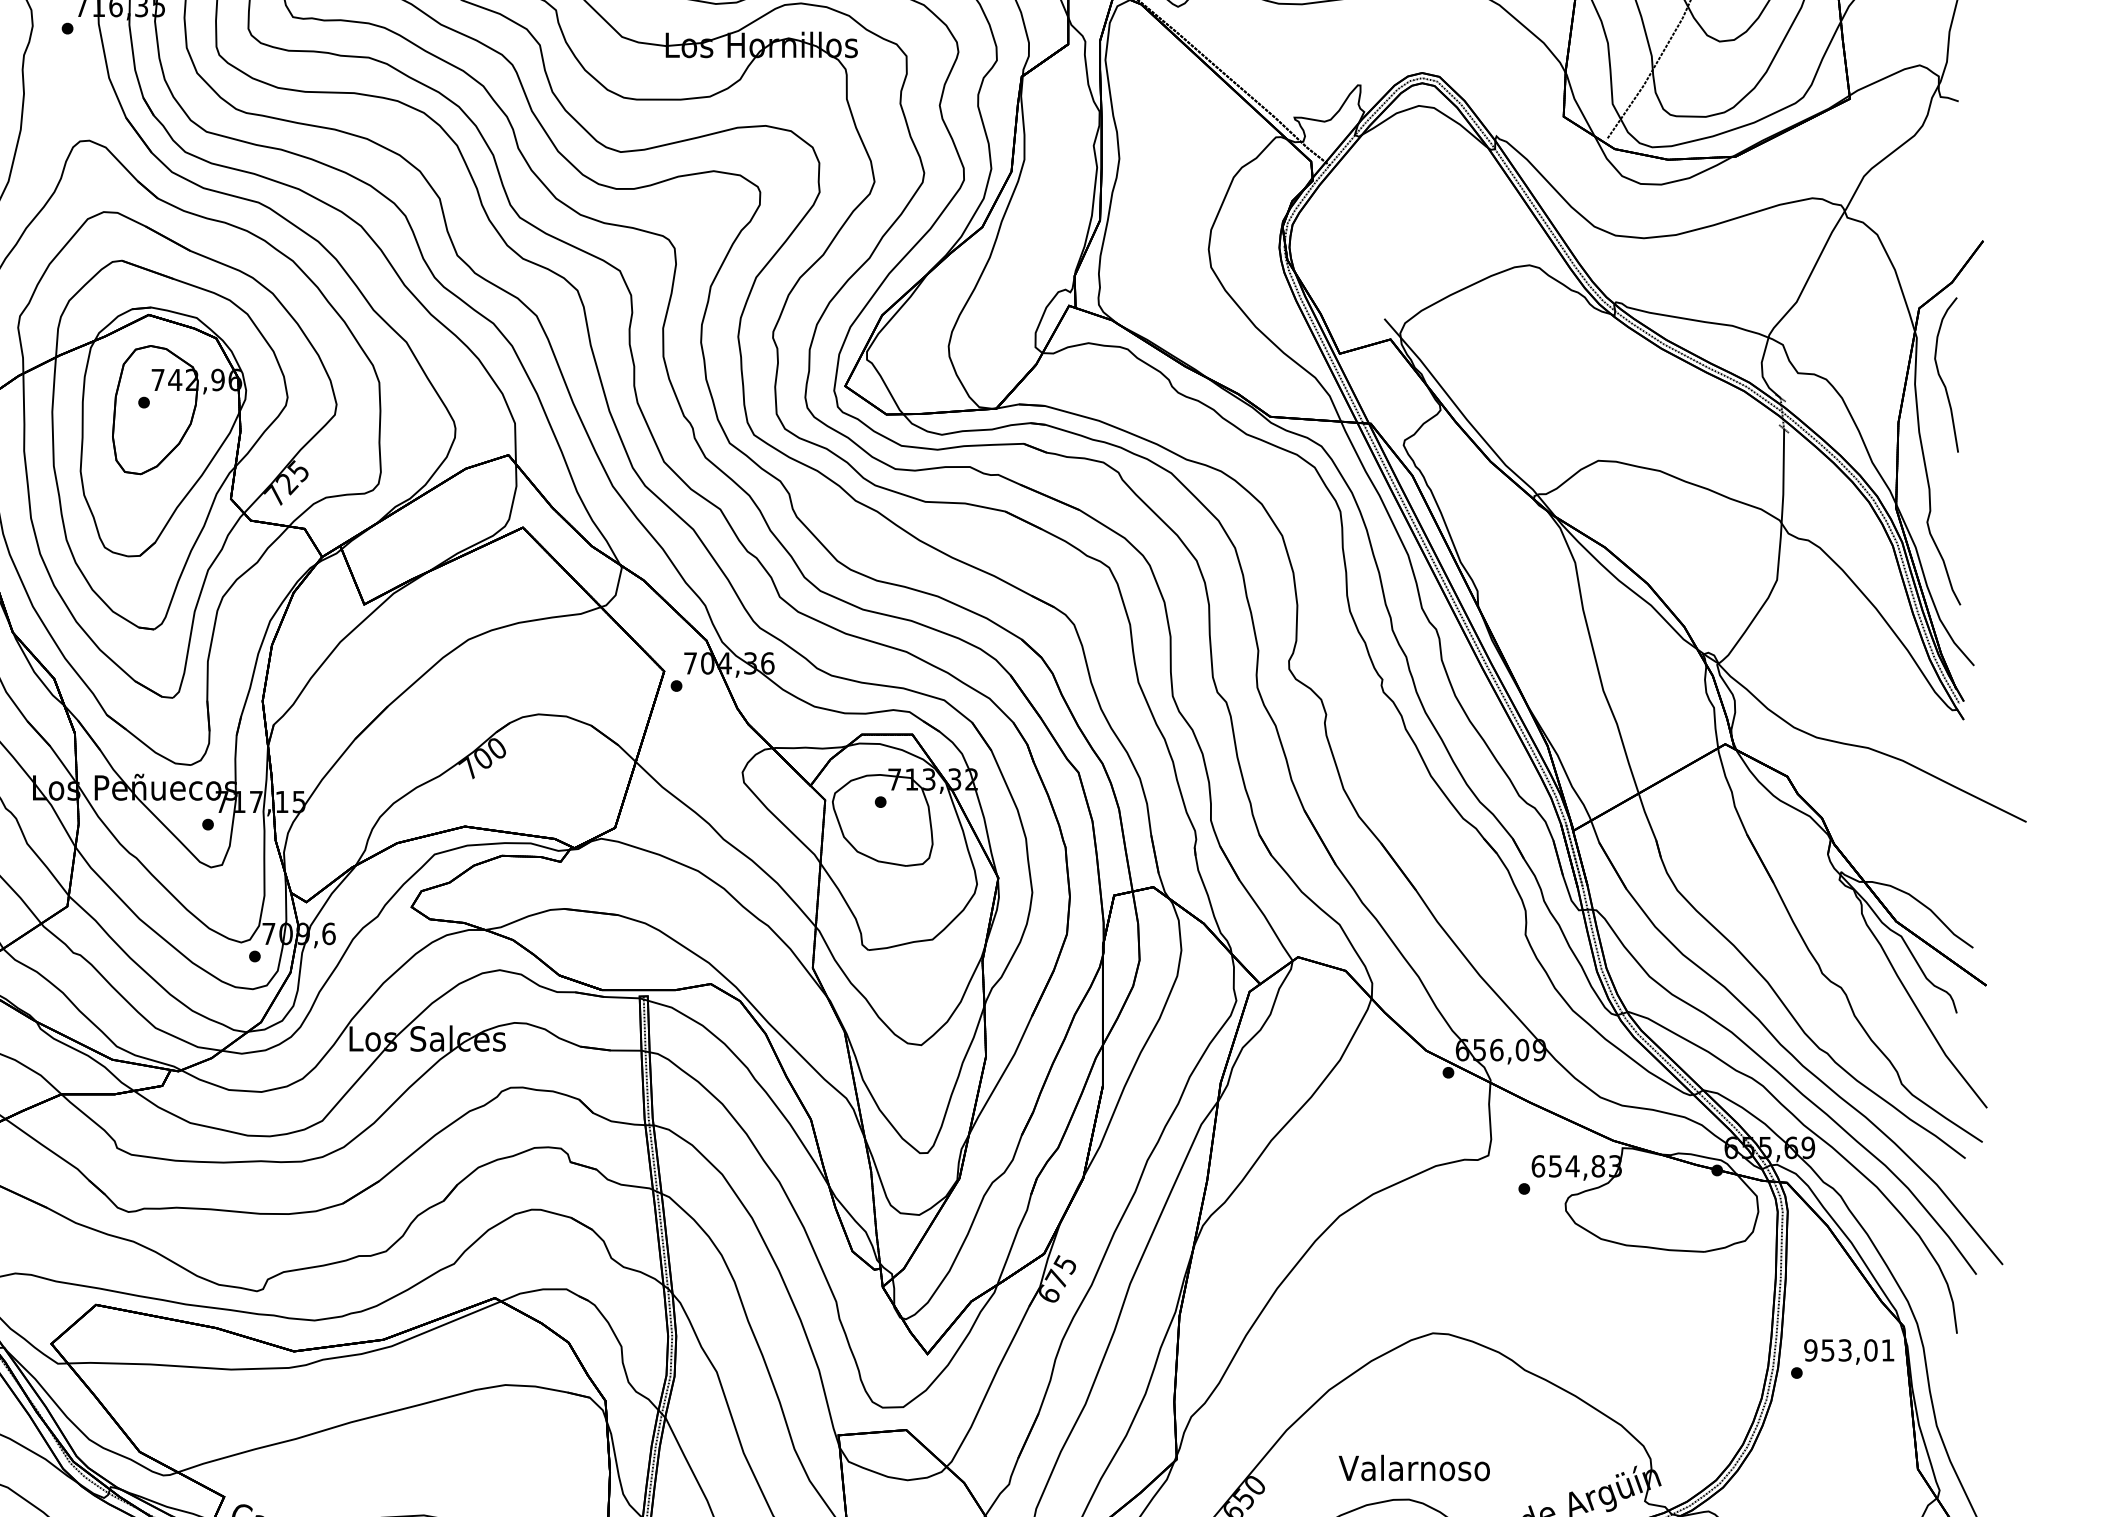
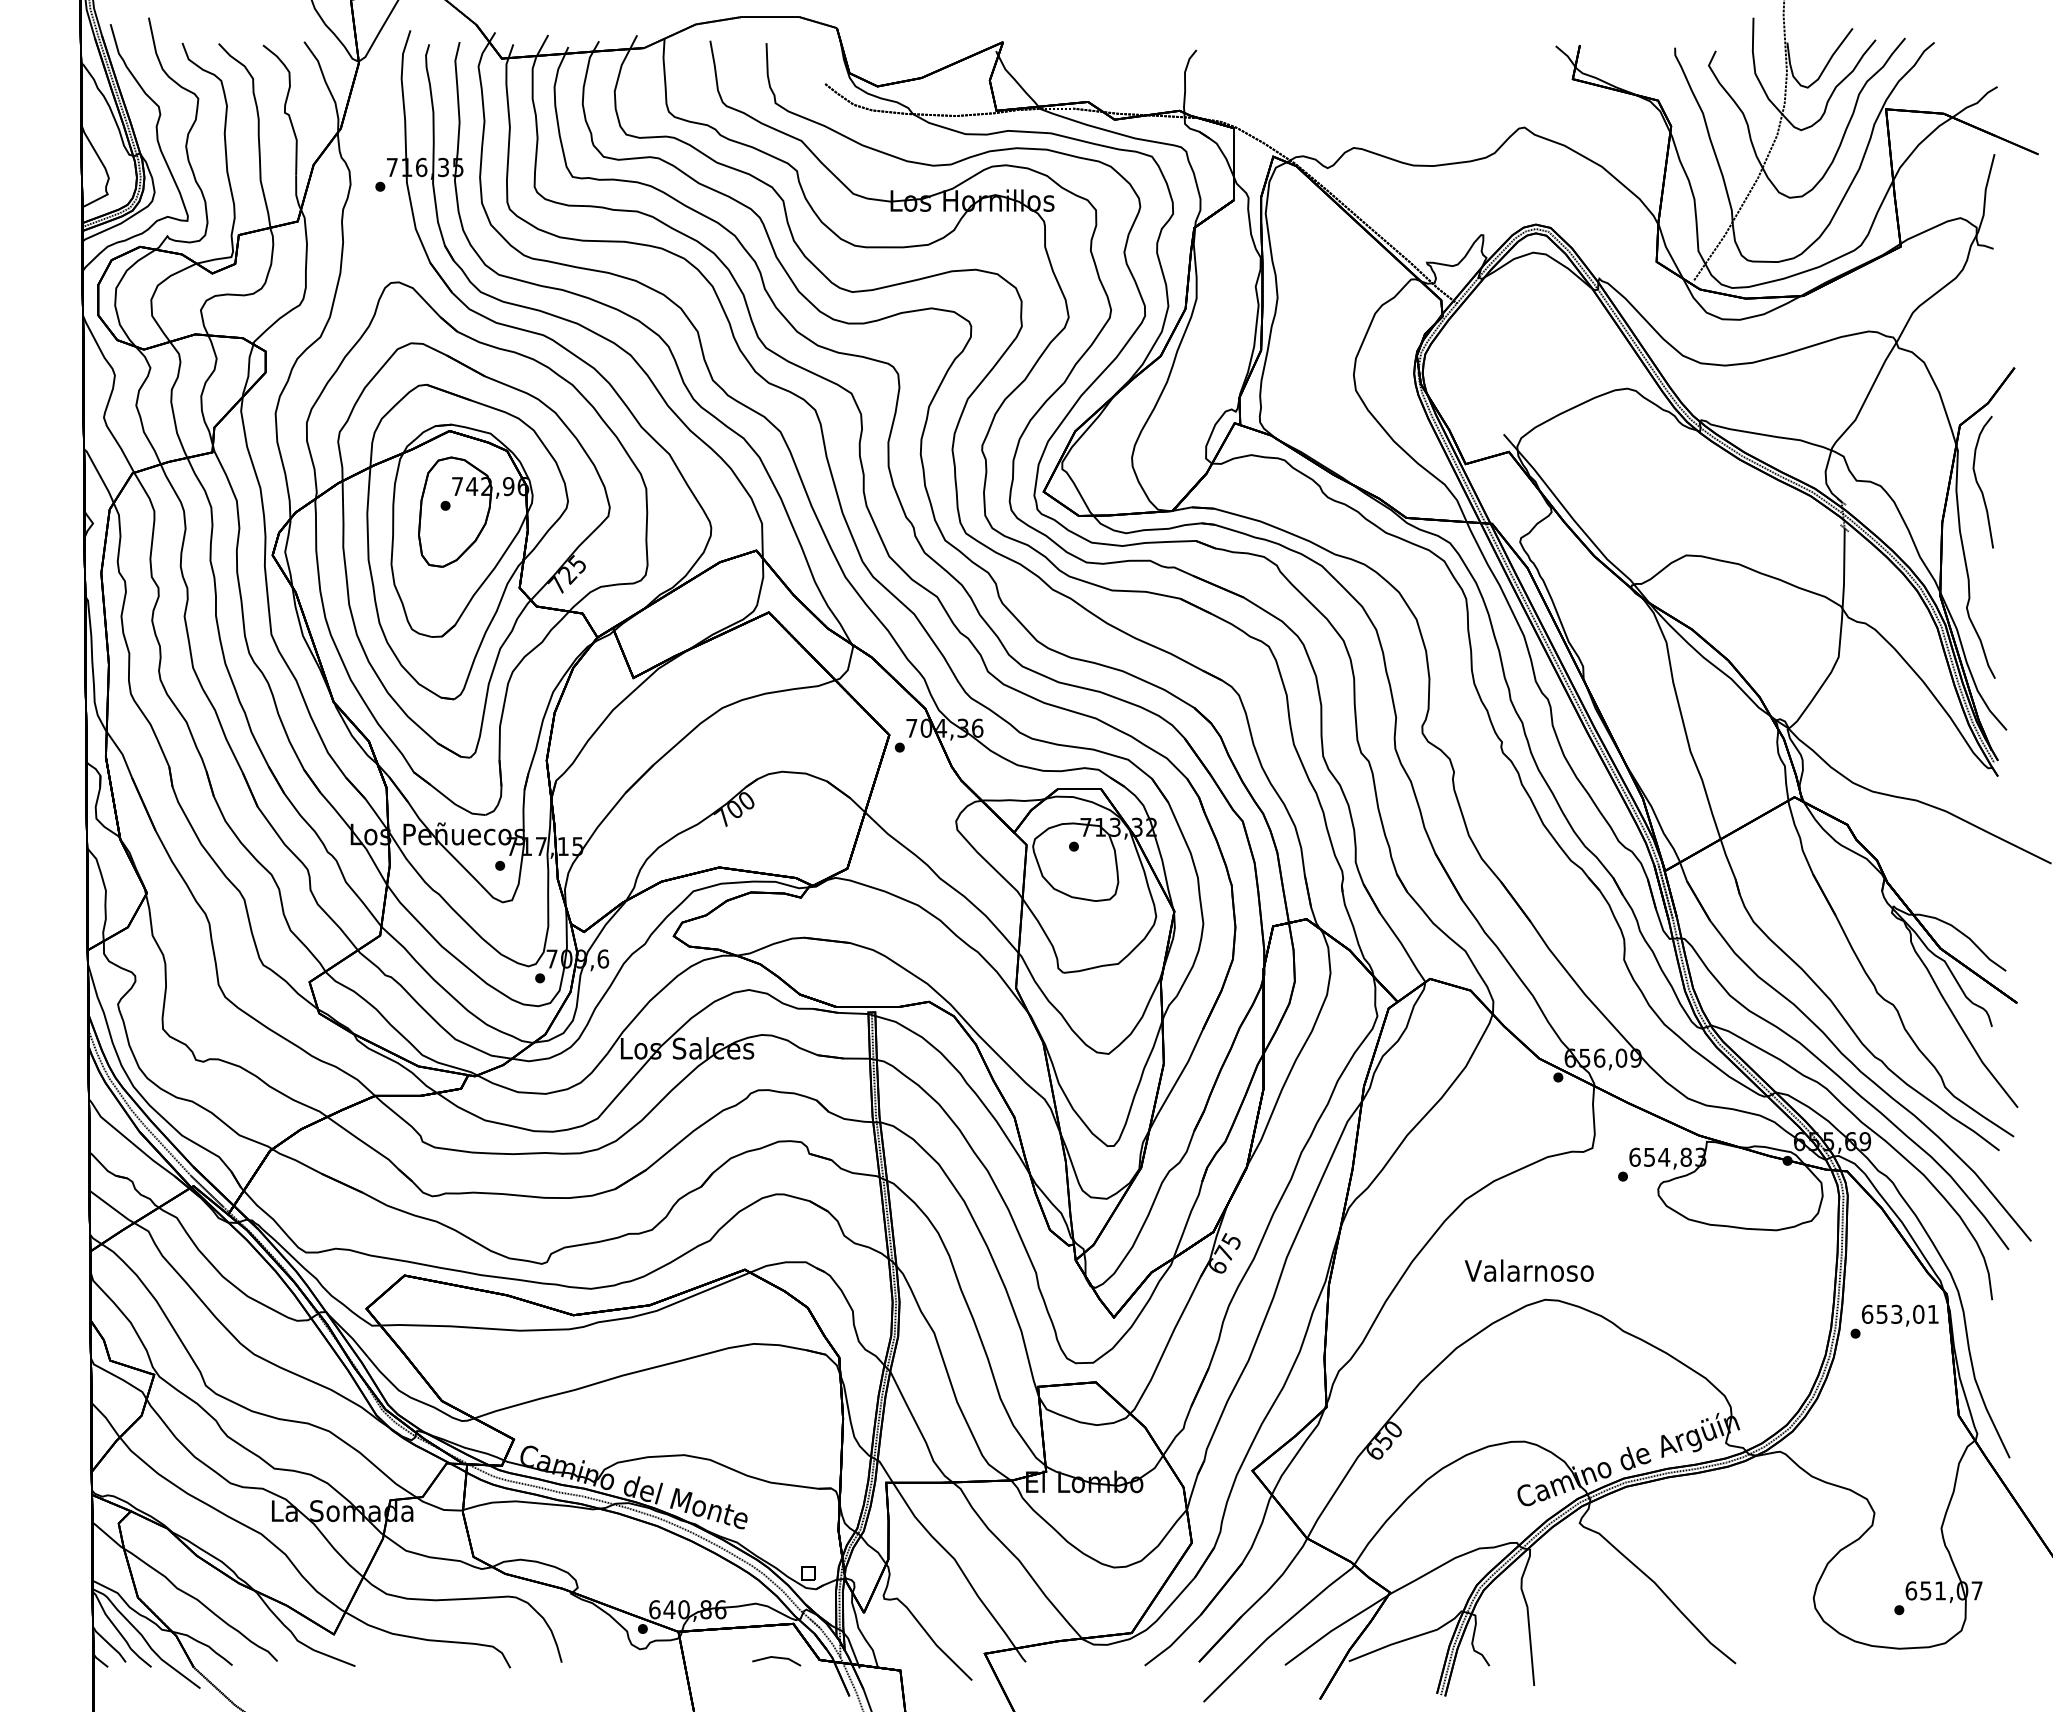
text: (1810, 1349) -> (1867, 1313), 953,01 -> 653,01
text: (1413, 1467) -> (1528, 1270), moved

